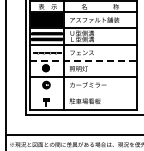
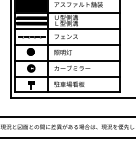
line: (83, 60) -> (67, 44), dashed -> solid
line: (83, 93) -> (67, 76), added

